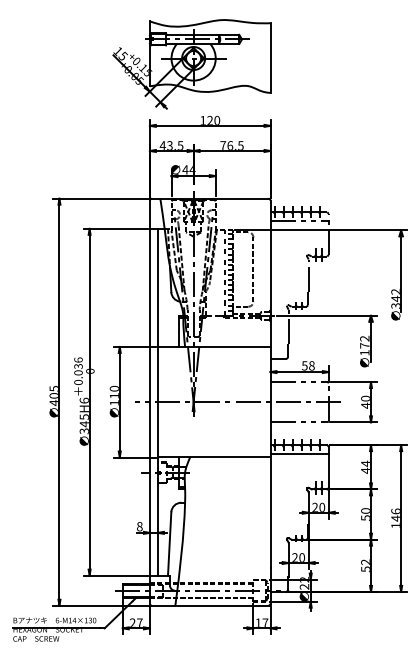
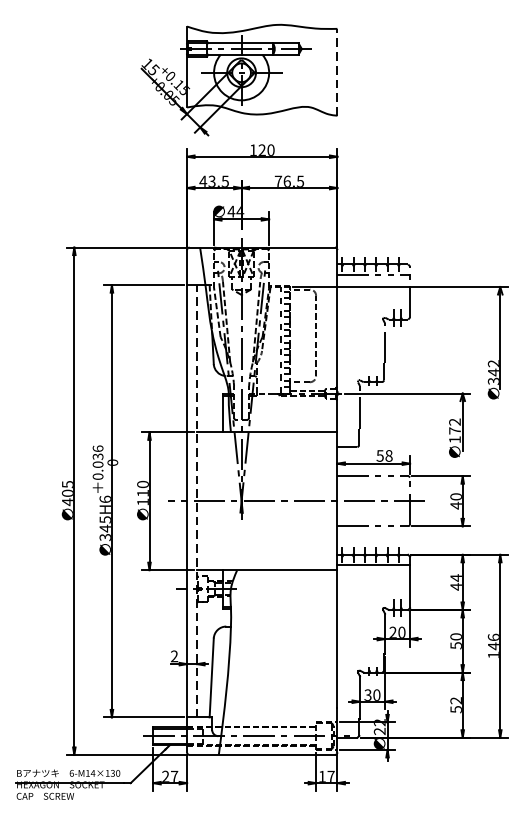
line: (270, 58) -> (337, 72), solid -> dashed
line: (157, 401) -> (196, 500), solid -> dashed
text: (139, 526) -> (174, 656), 8 -> 2
text: (294, 557) -> (367, 694), 20 -> 30

